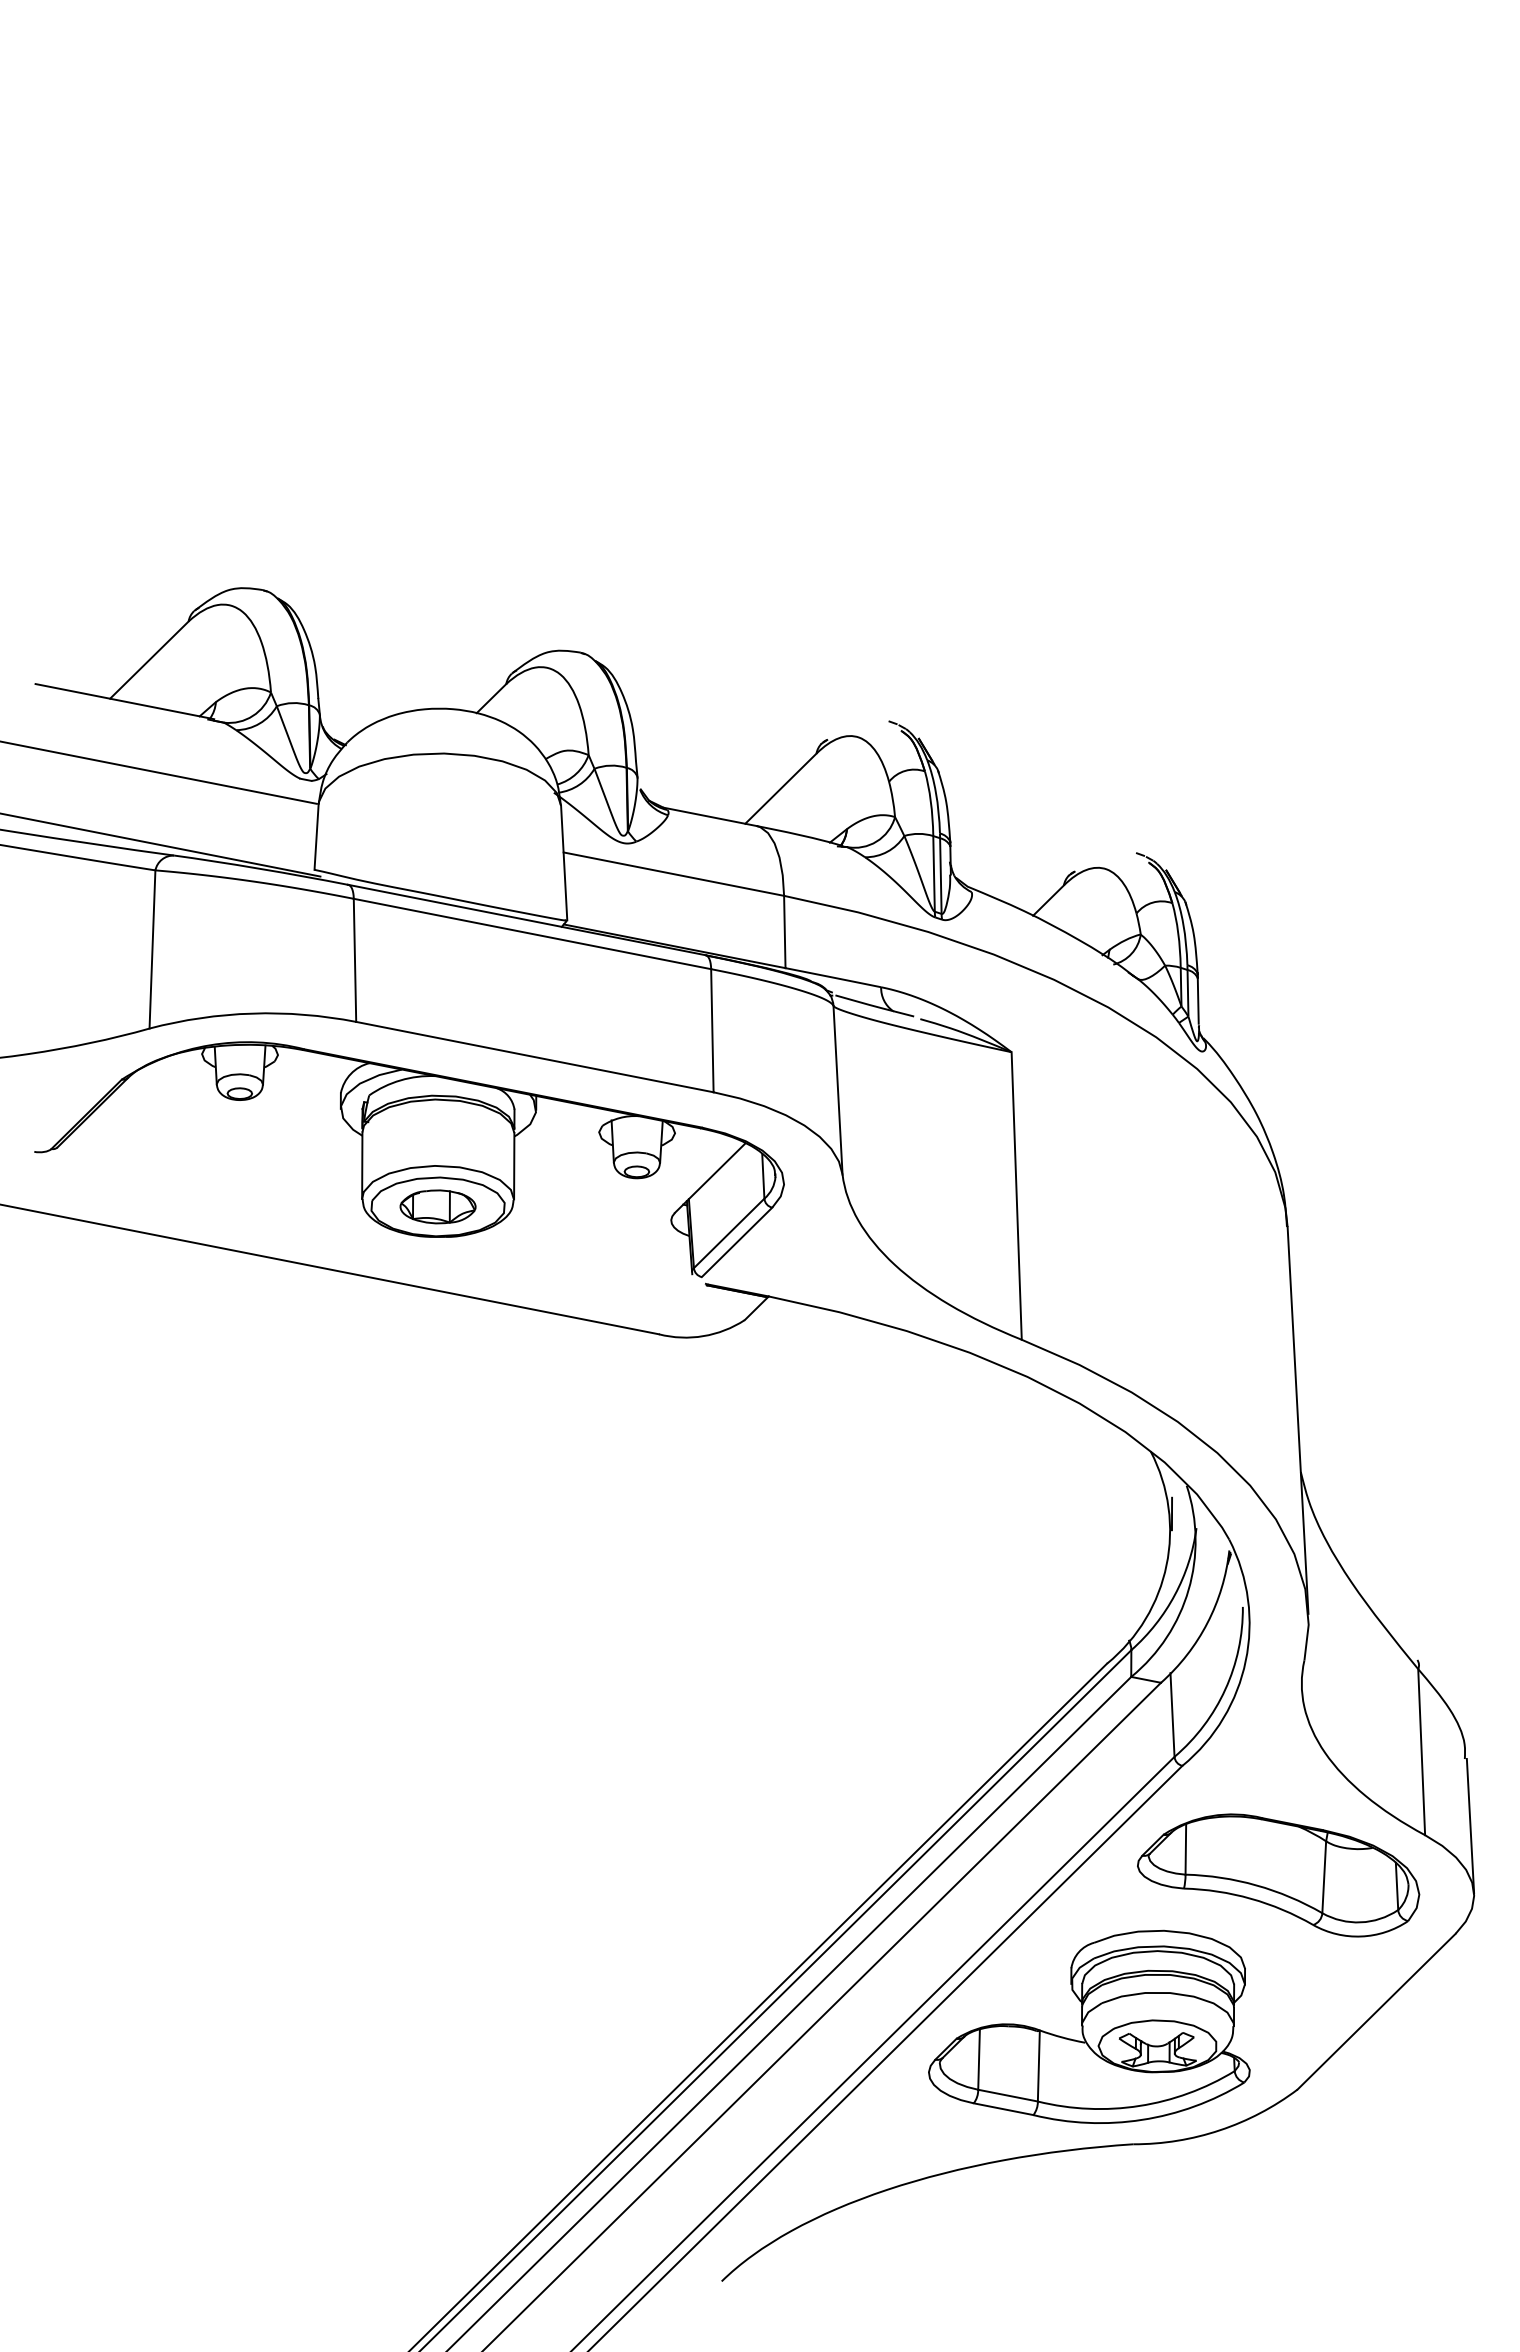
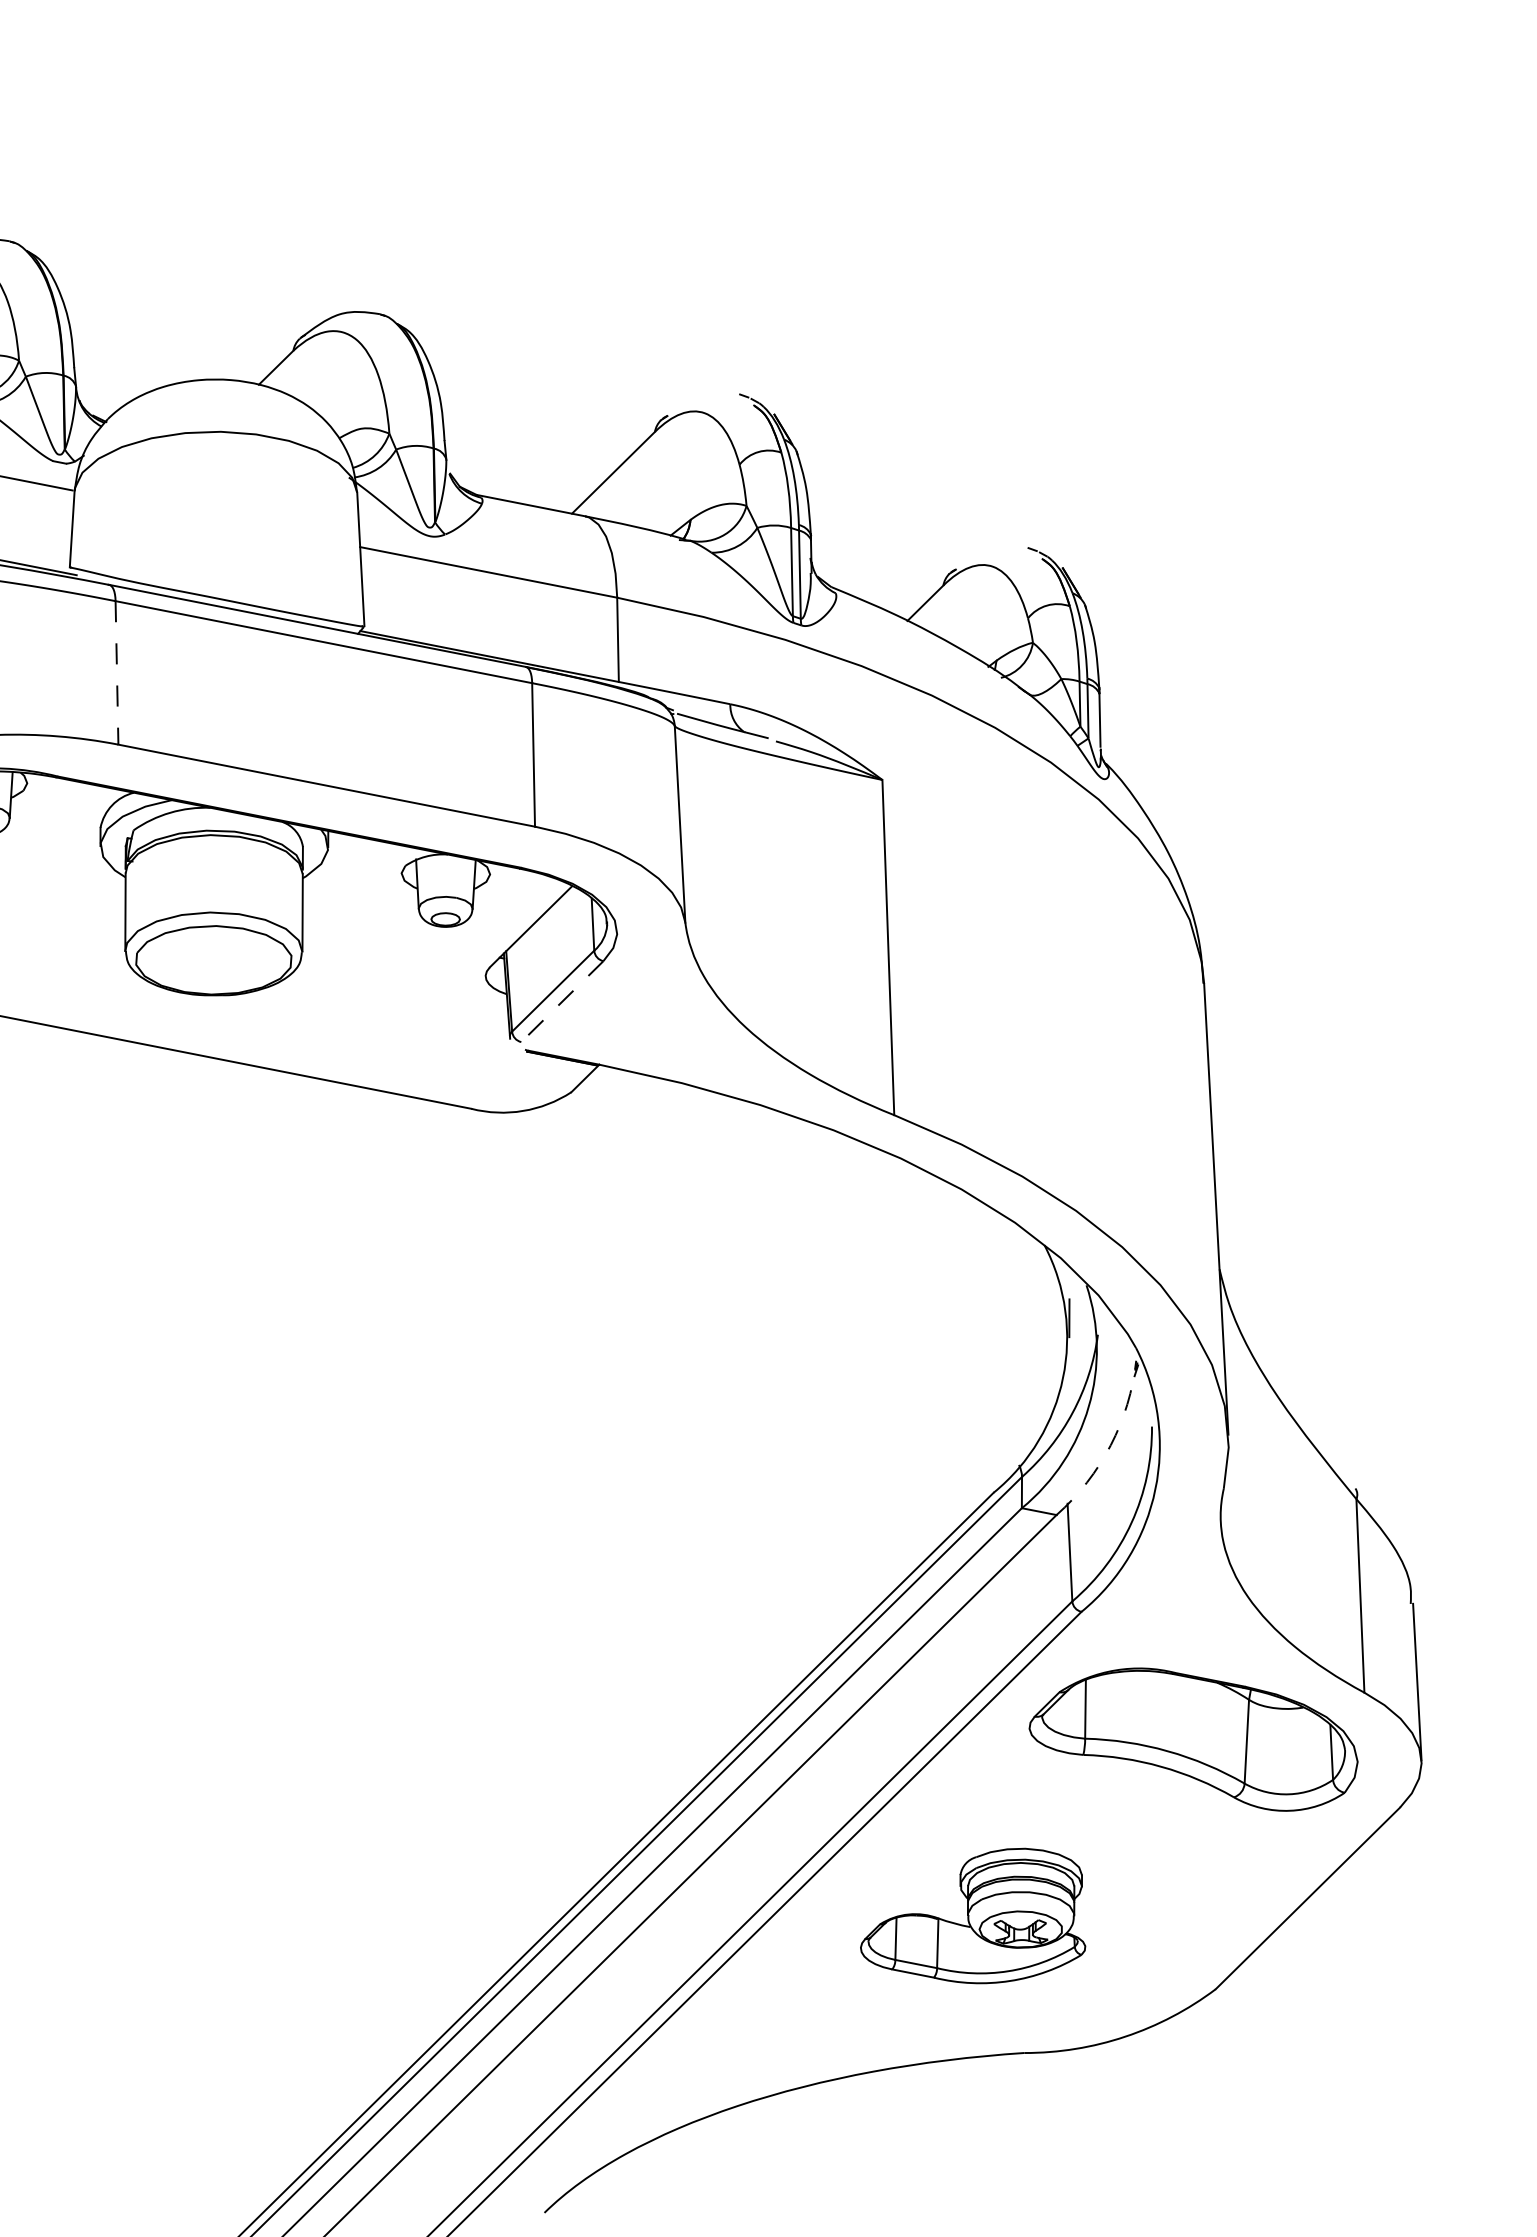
line: (355, 960) -> (117, 673), solid -> dashed
part: (437, 1206) -> (213, 959), removed
line: (736, 1242) -> (561, 1001), solid -> dashed
arc: (1207, 1622) -> (1110, 1444), solid -> dashed
part: (1089, 2026) -> (973, 1915), size x0.6

